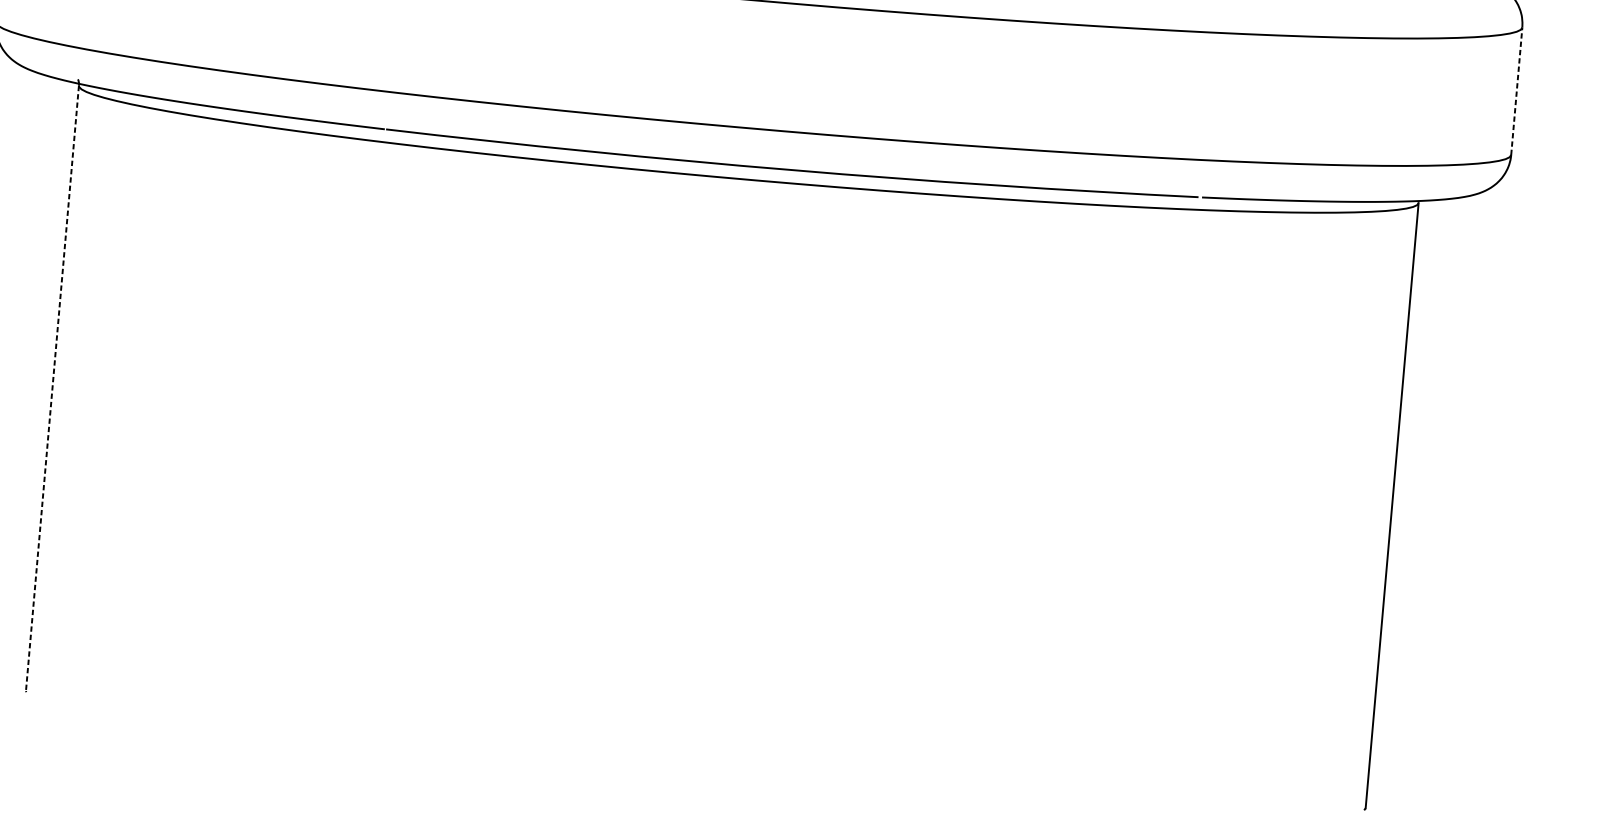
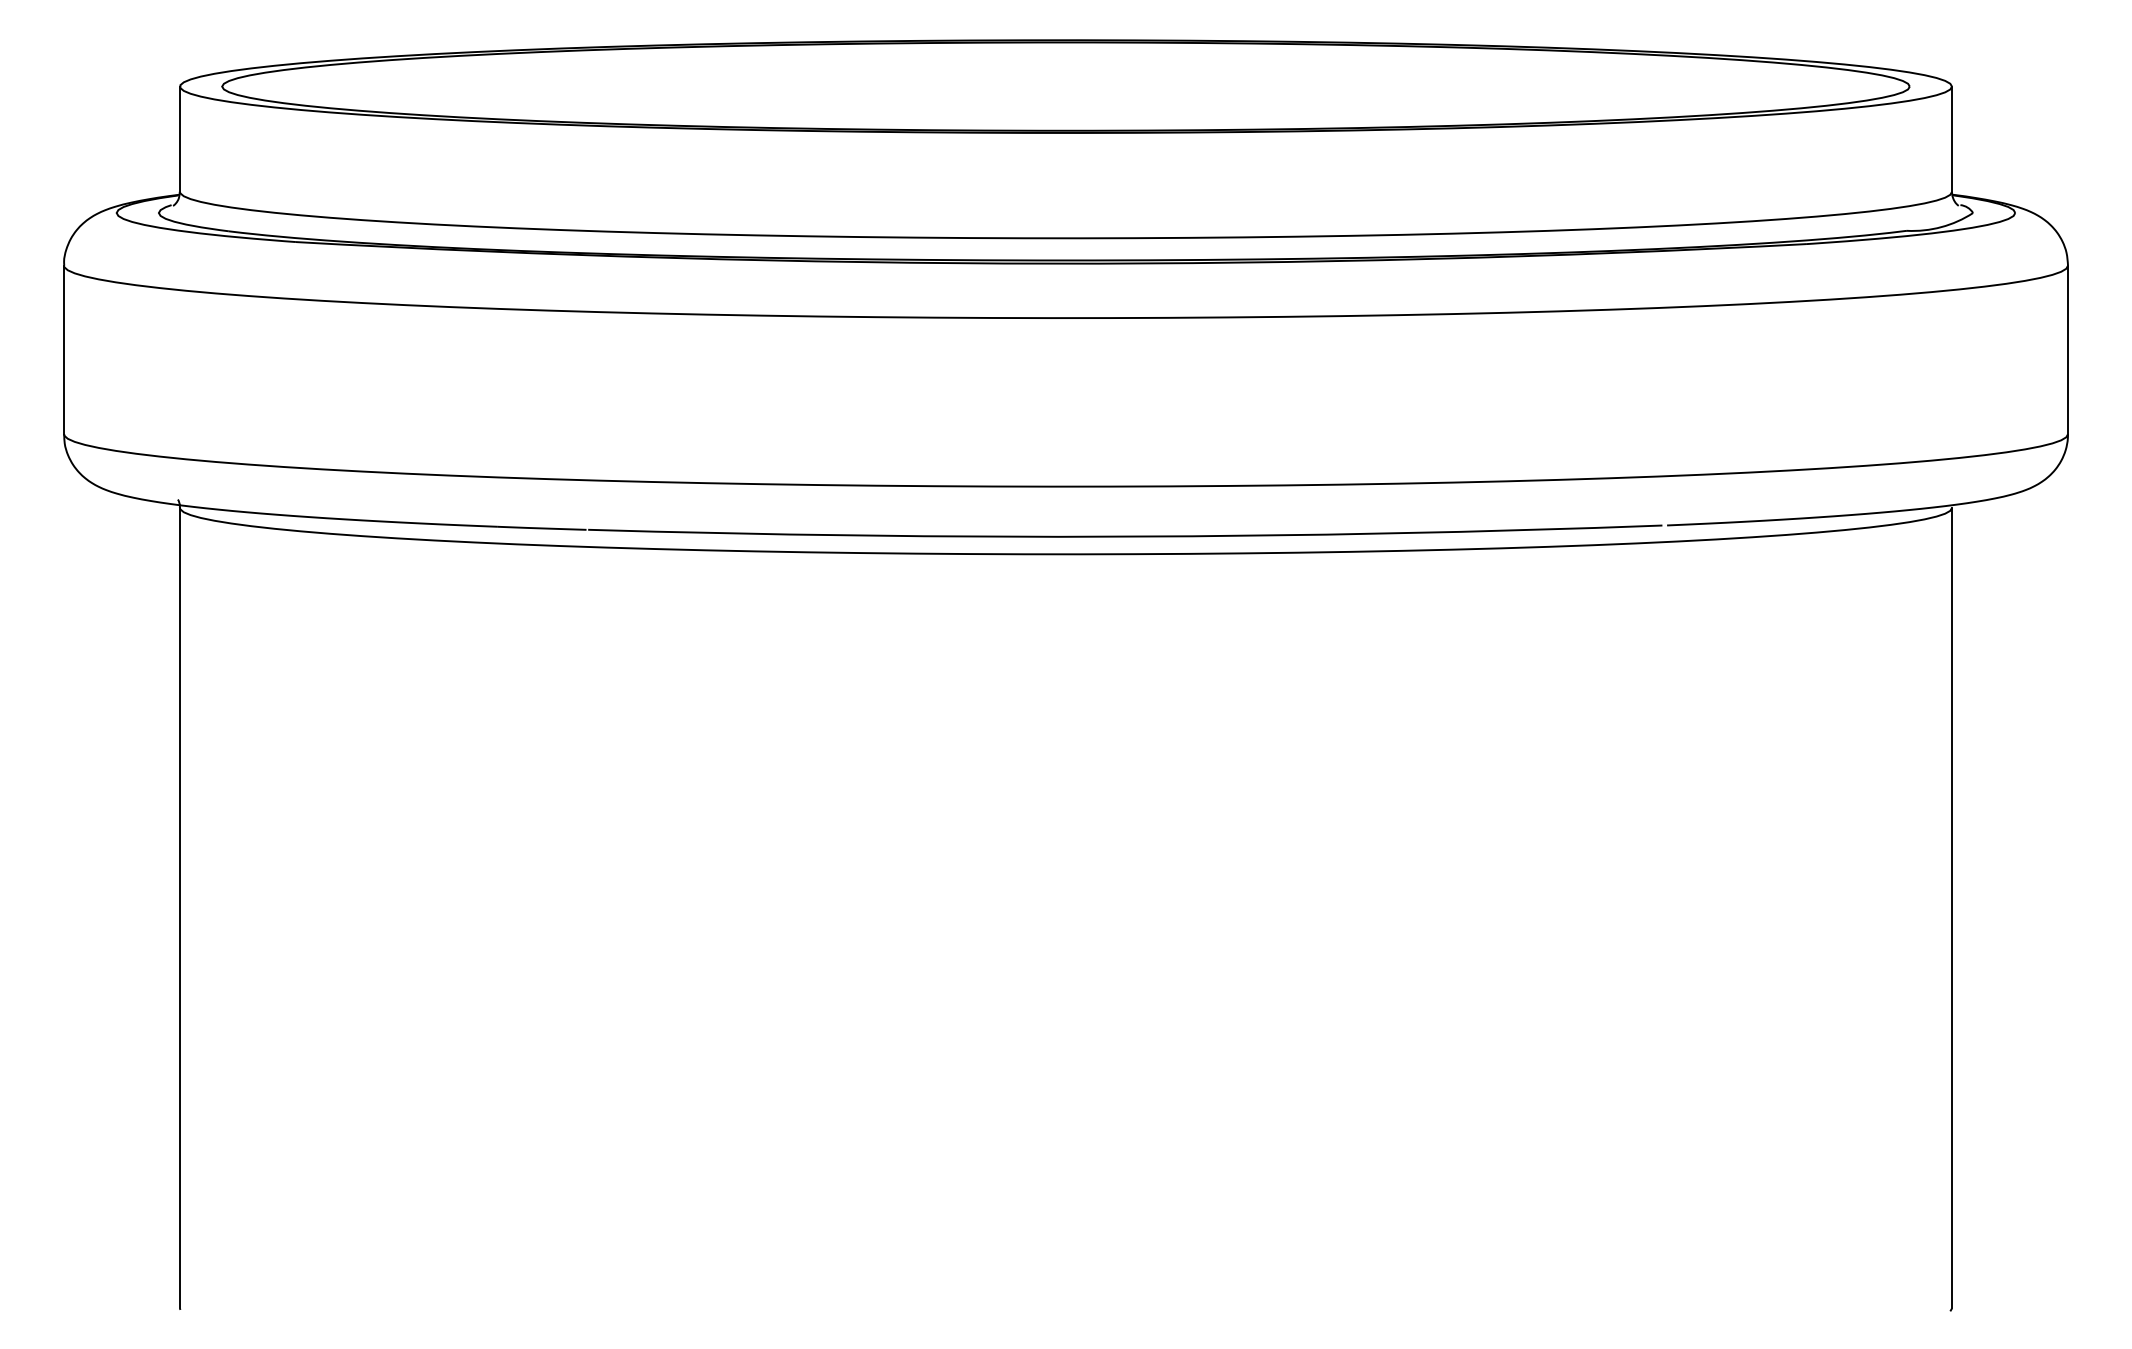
line: (1517, 90) -> (2068, 349), dashed -> solid
line: (52, 388) -> (179, 908), dashed -> solid

